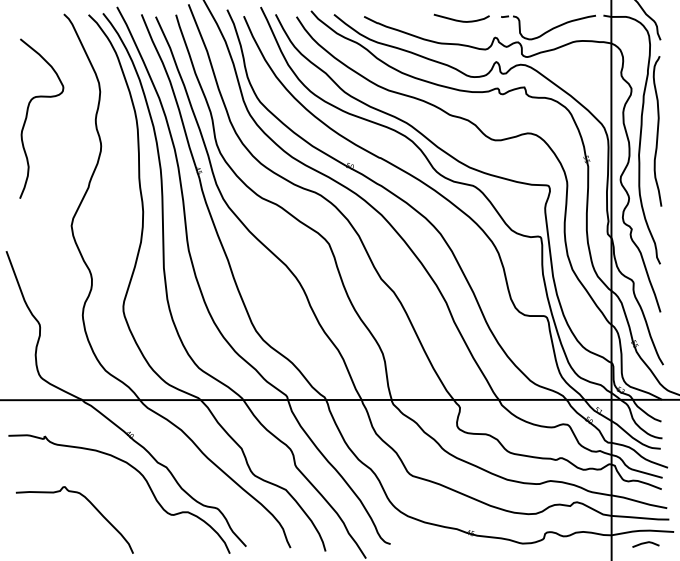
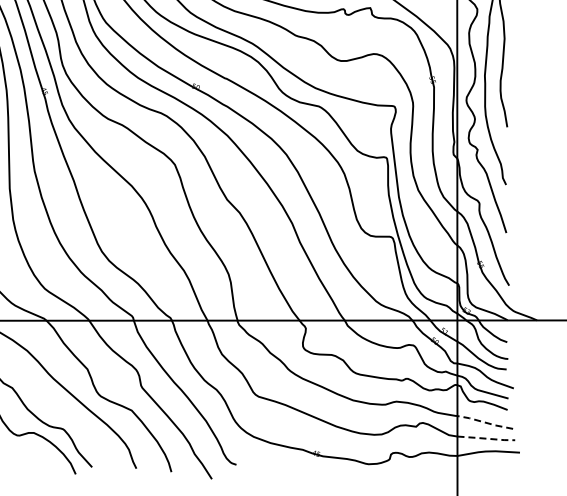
line: (638, 501) -> (484, 422), solid -> dashed
line: (641, 518) -> (487, 439), solid -> dashed
line: (645, 543) -> (491, 464), removed

